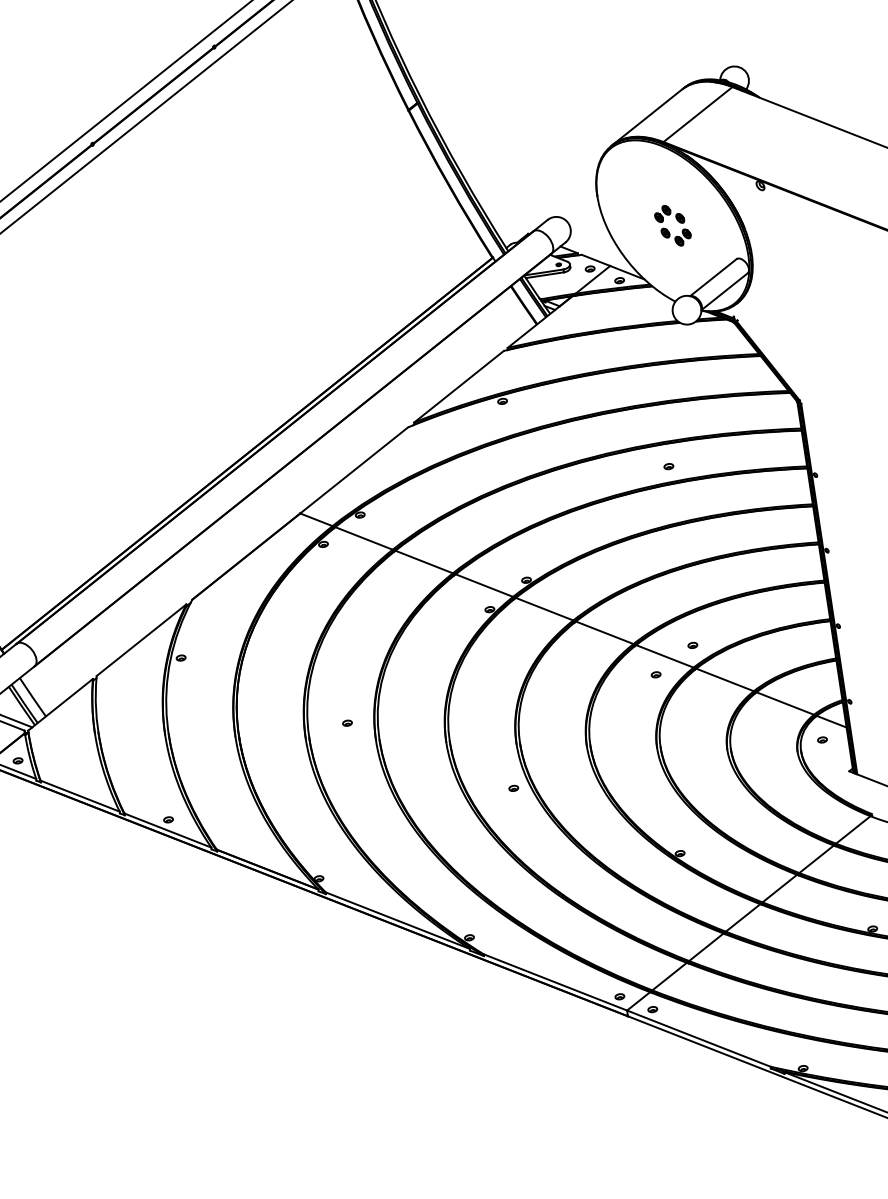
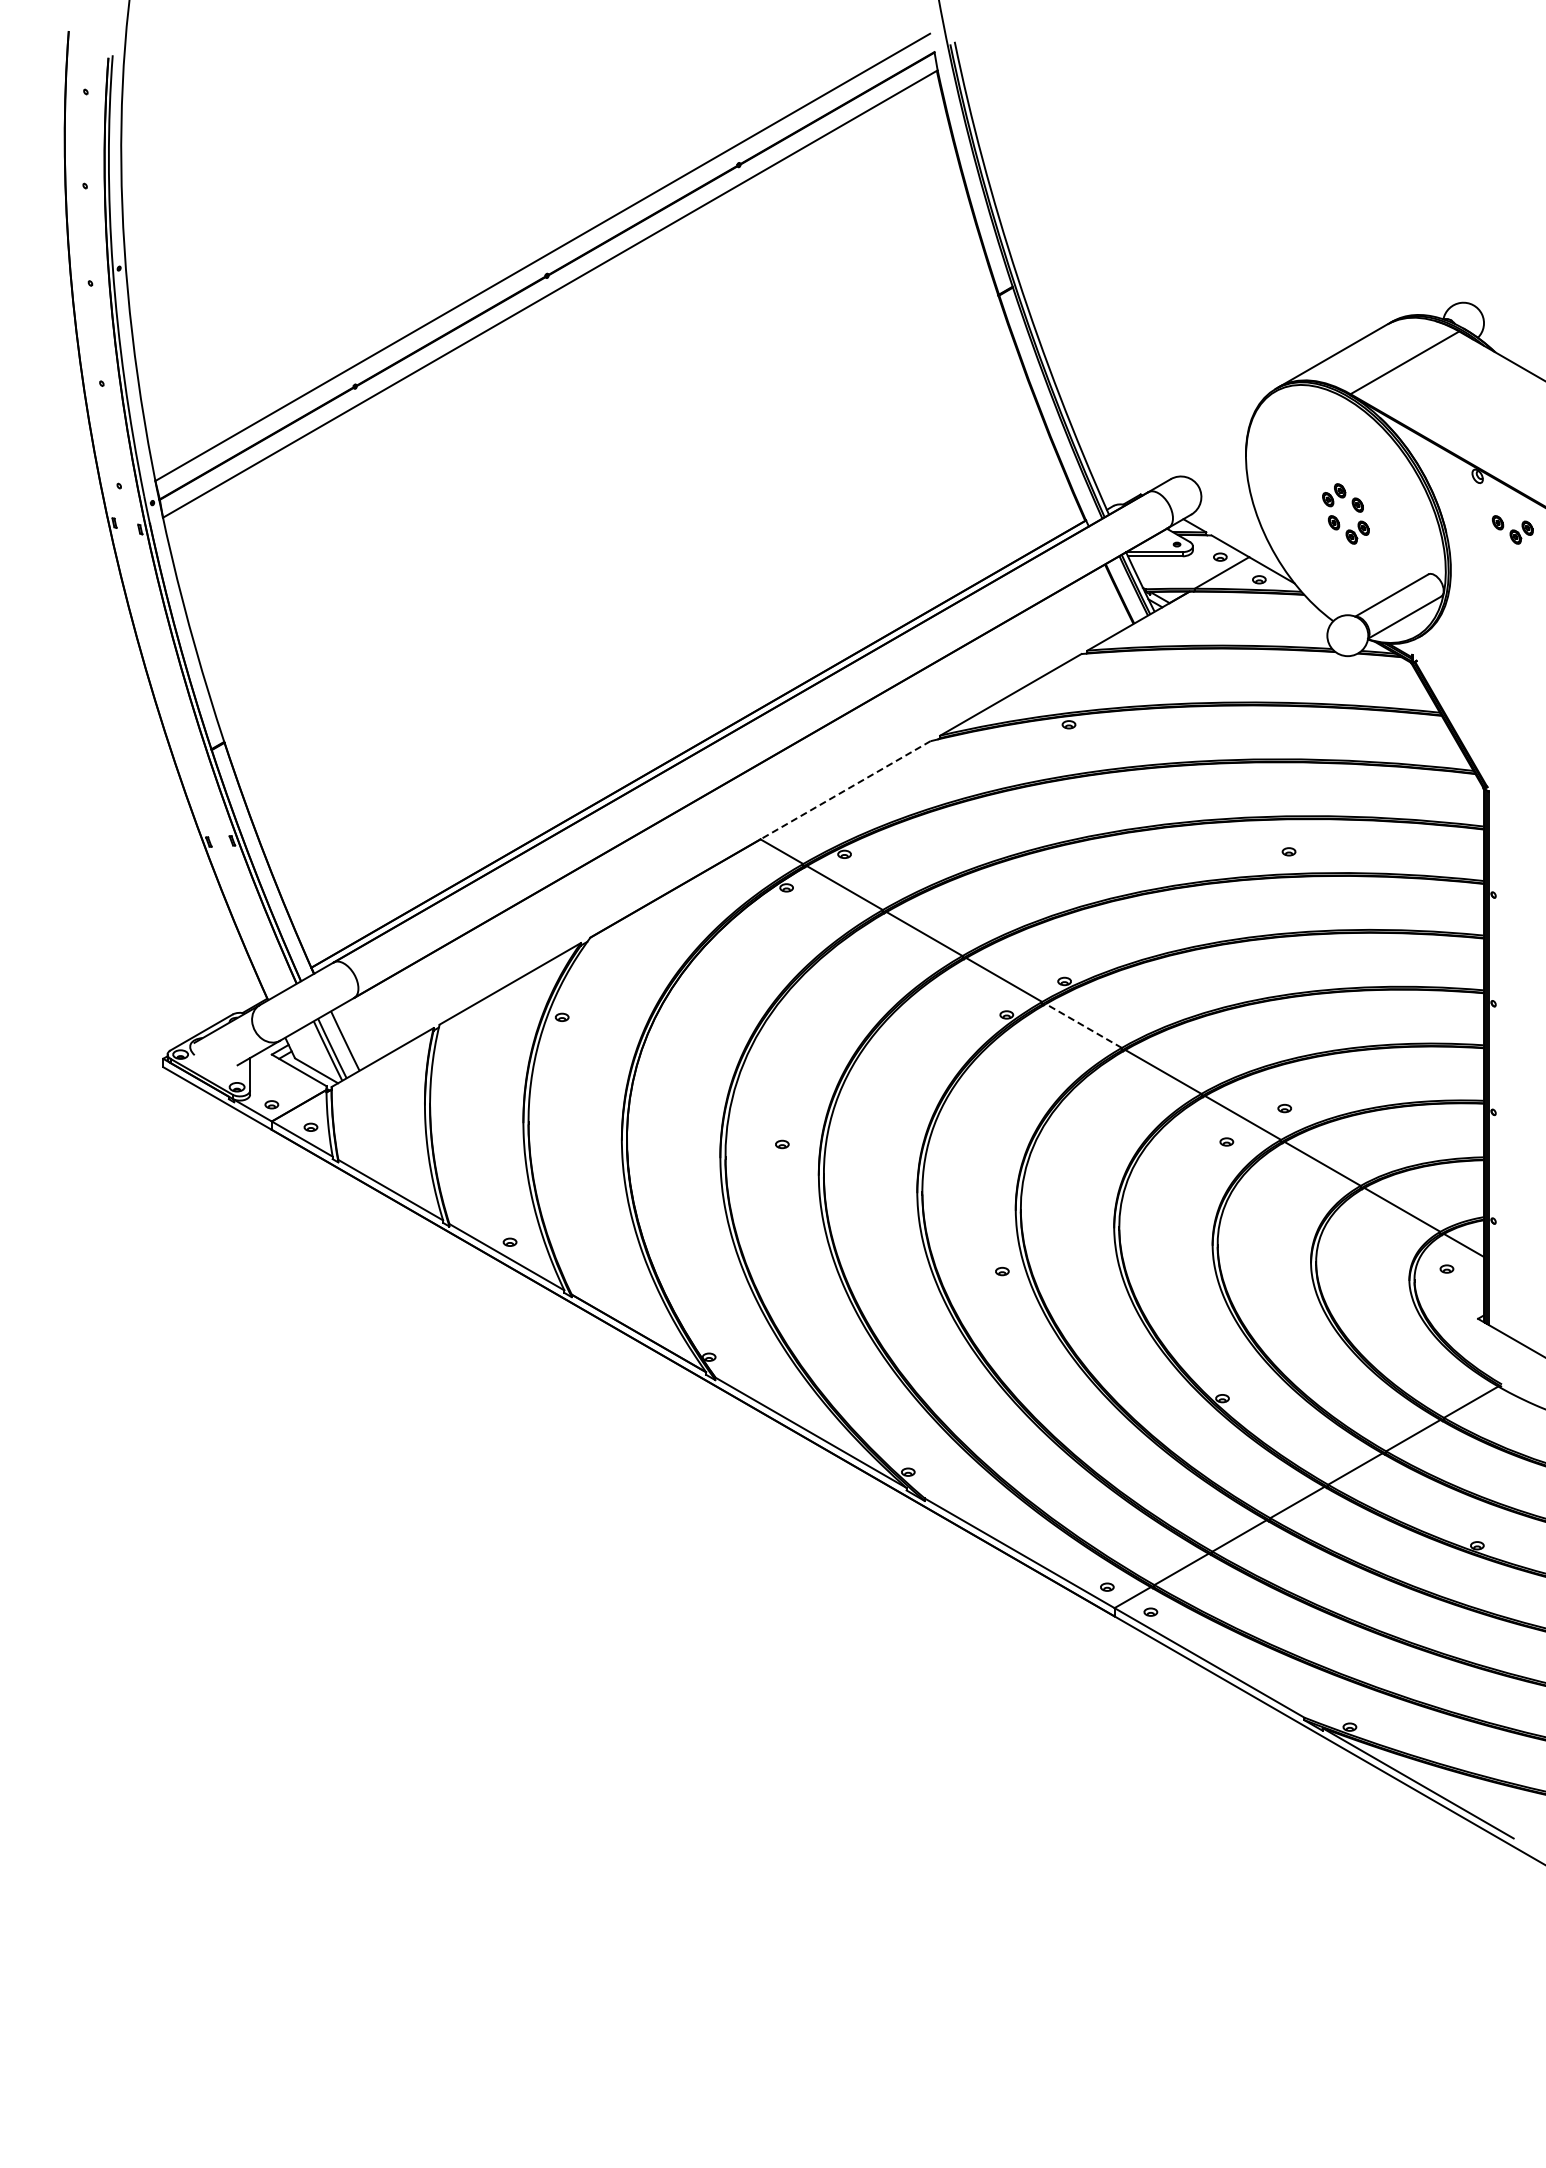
part: (790, 219) -> (1512, 529), added
line: (354, 470) -> (845, 790), solid -> dashed
line: (544, 608) -> (1083, 1025), solid -> dashed

